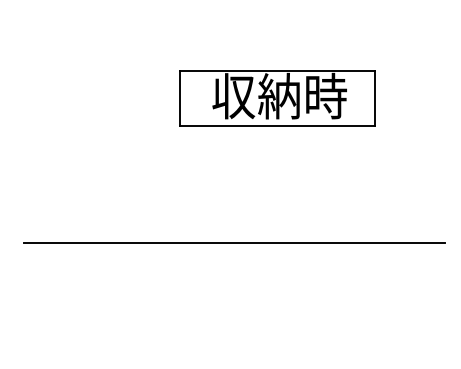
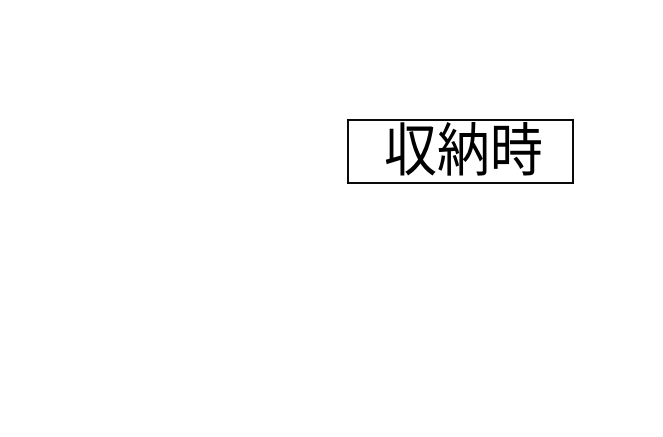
line: (234, 242) -> (411, 317), removed

